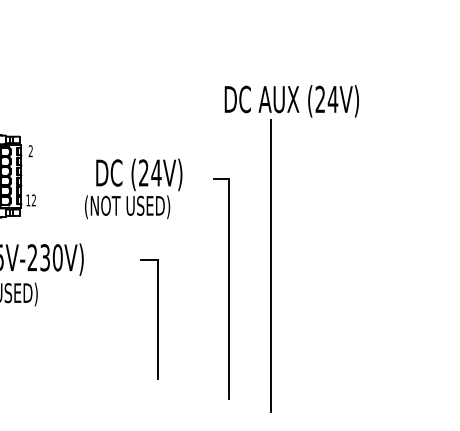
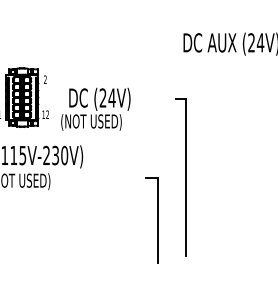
text: (133, 188) -> (95, 109), moved
line: (270, 265) -> (216, 161), removed
part: (157, 319) -> (157, 220), moved

